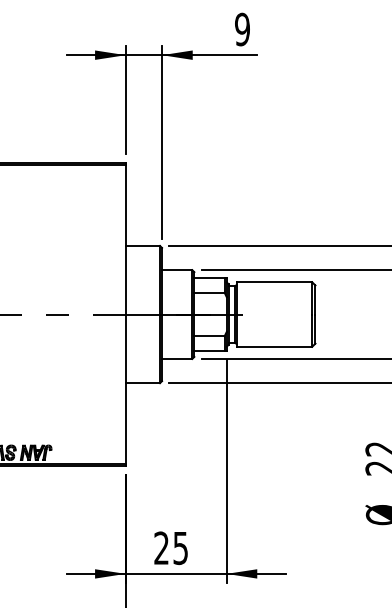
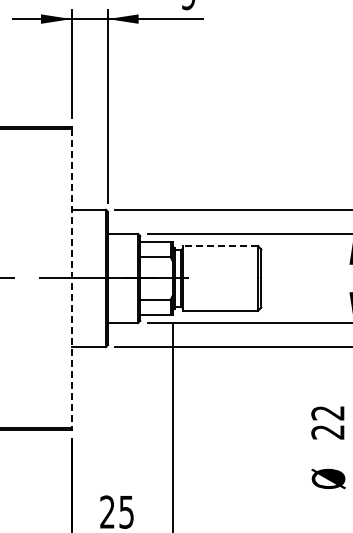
line: (274, 282) -> (220, 246), solid -> dashed
line: (125, 315) -> (71, 279), solid -> dashed

